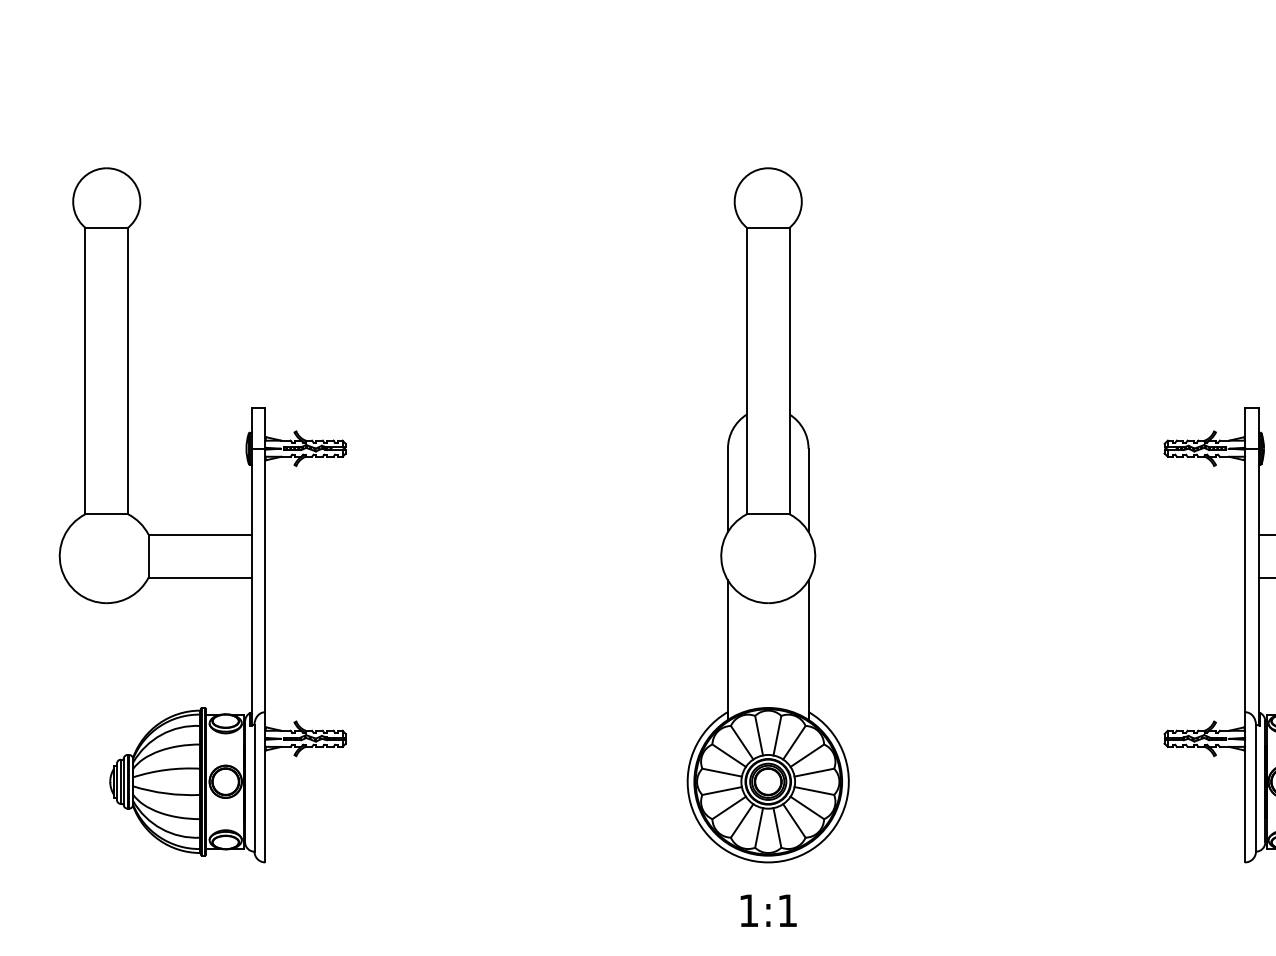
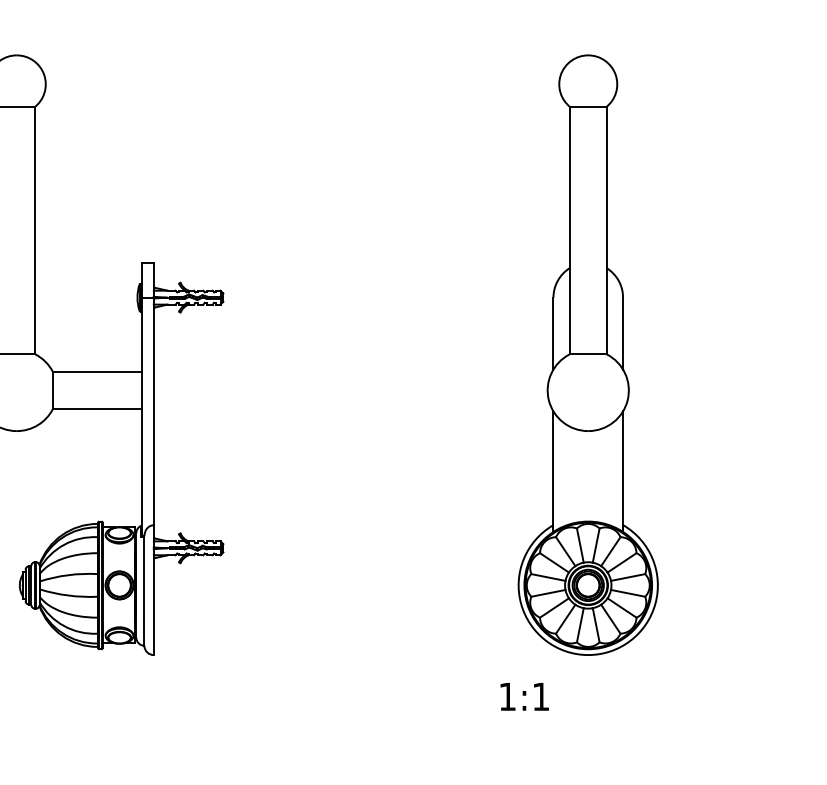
text: (768, 910) -> (524, 696), moved

